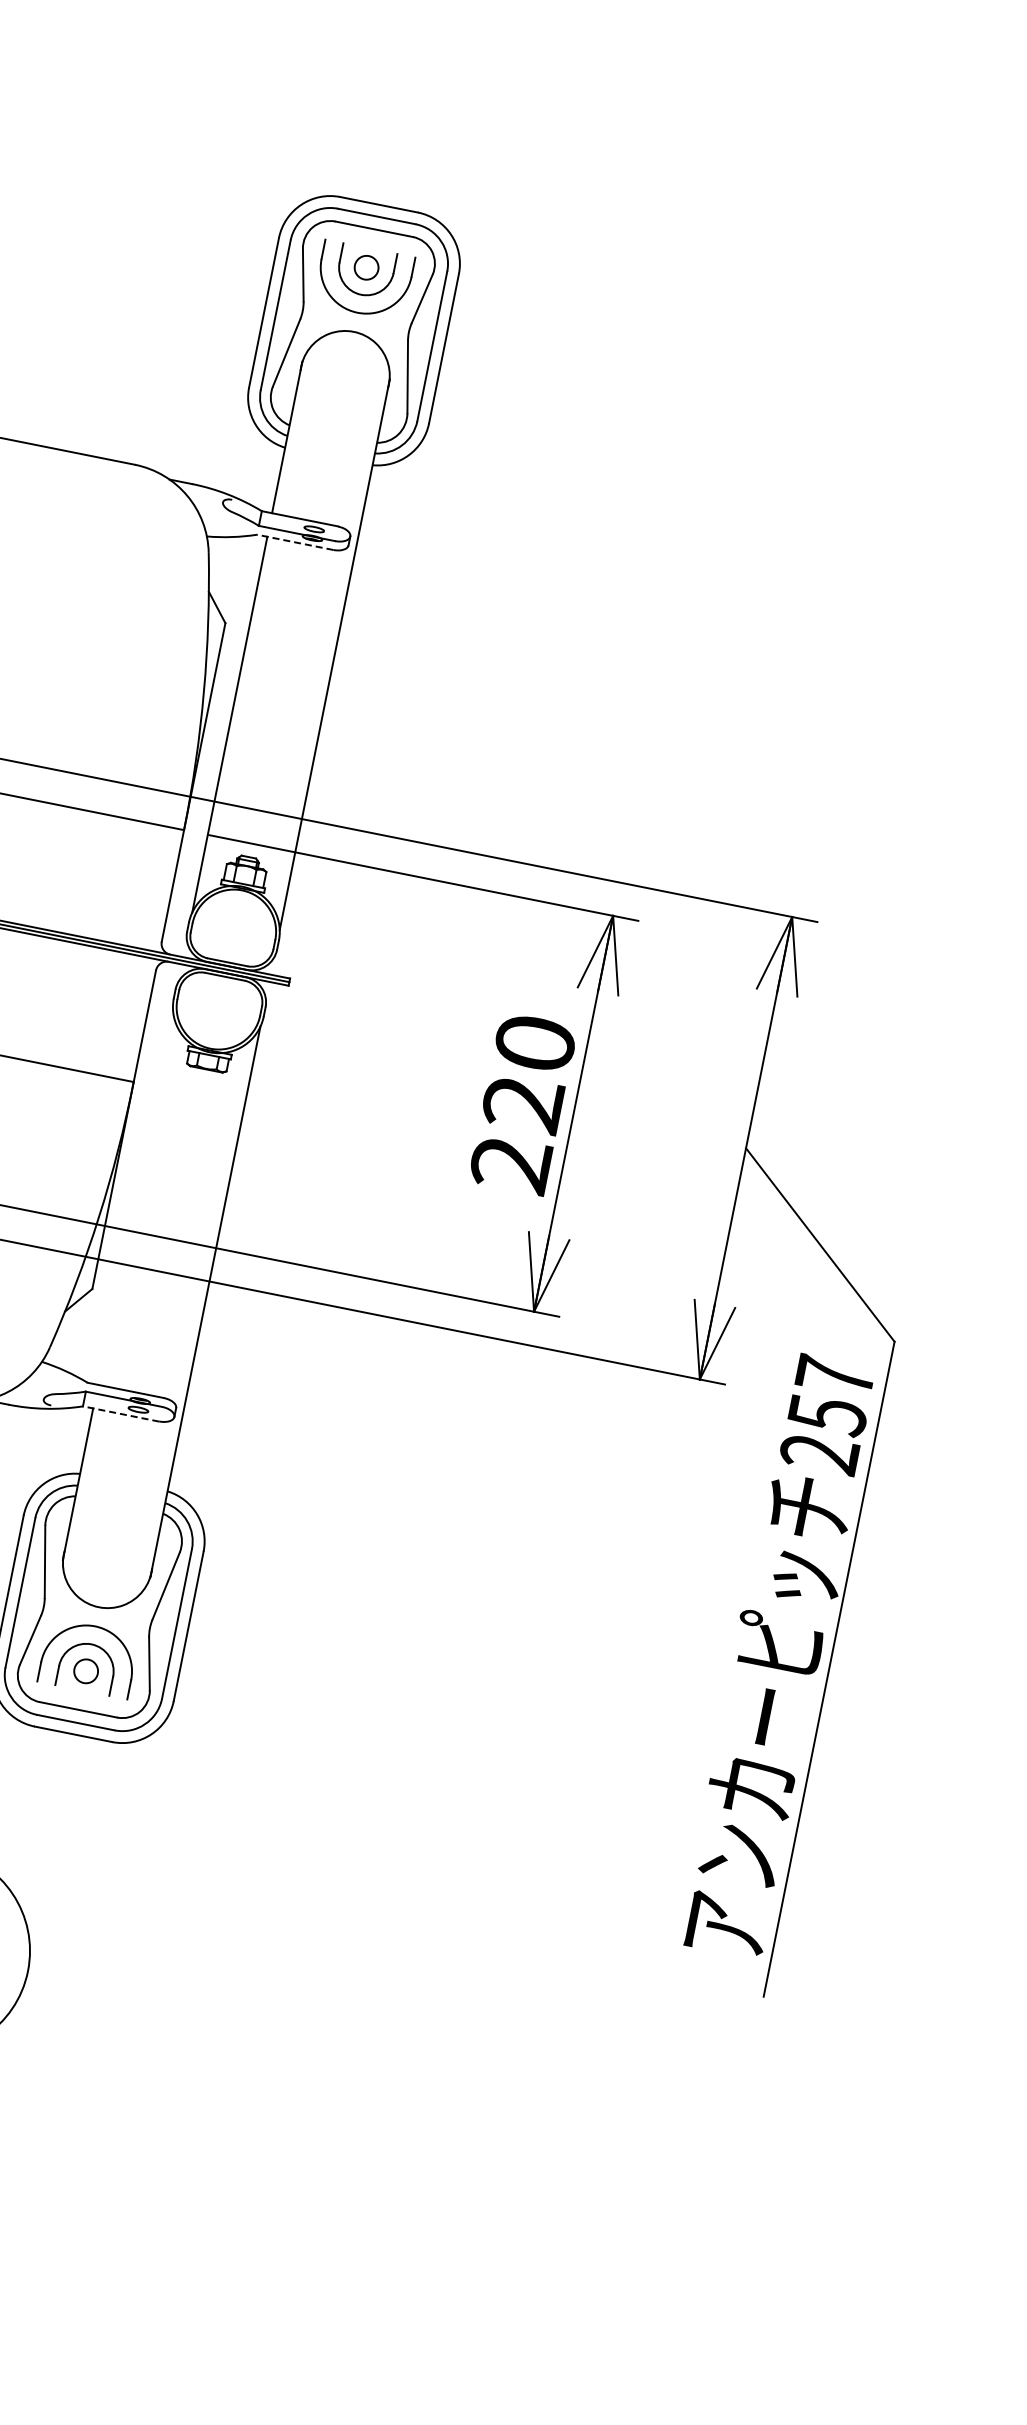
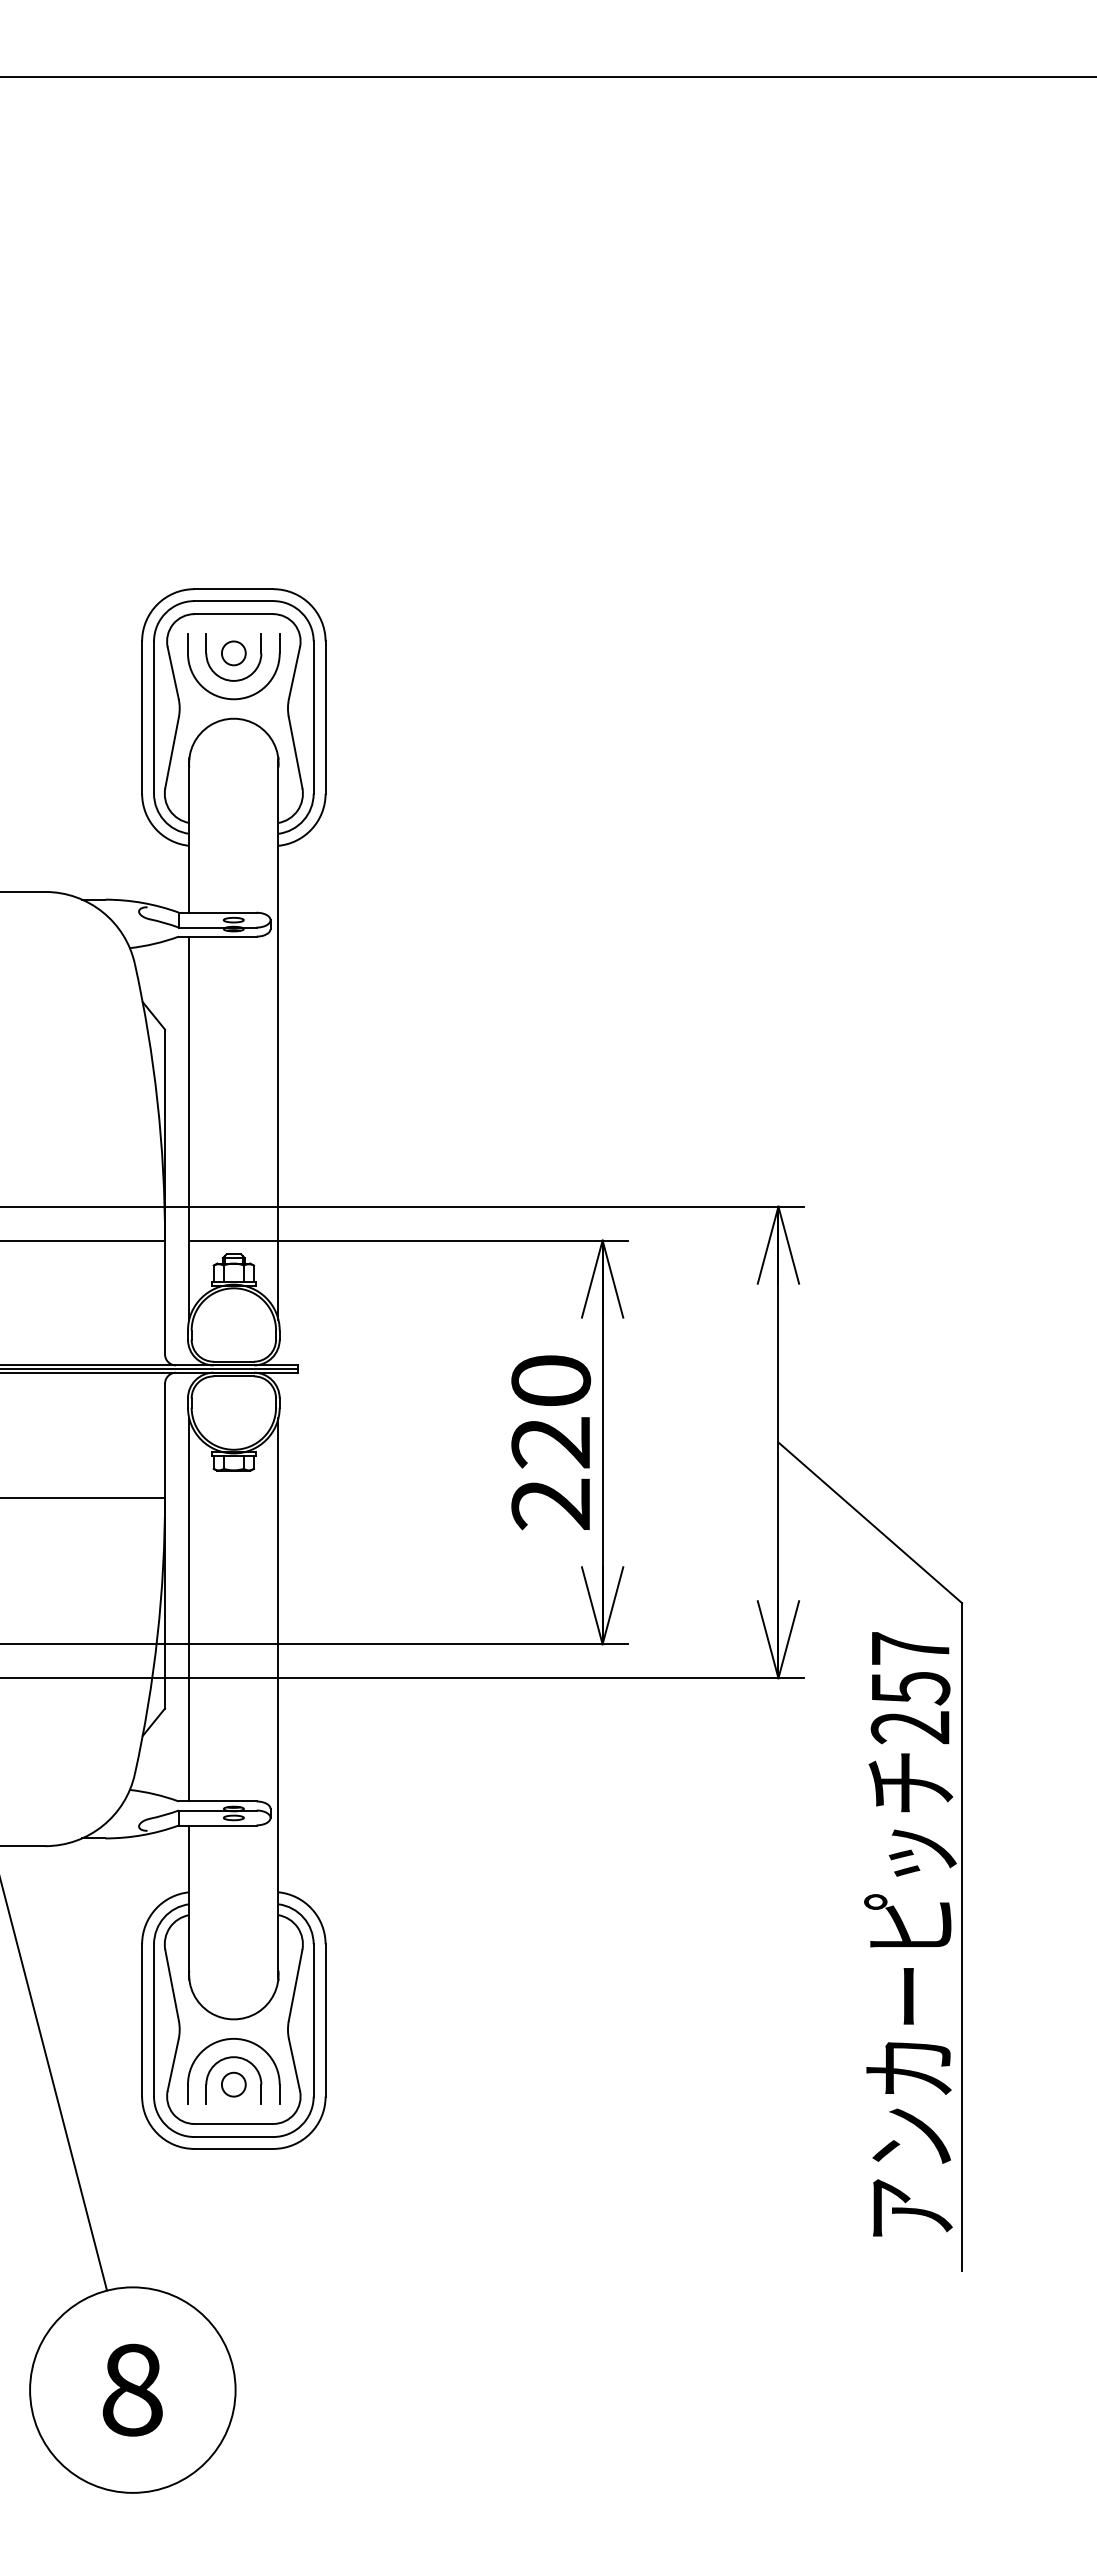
line: (295, 542) -> (217, 936), dashed -> solid
line: (135, 1196) -> (189, 1609), added
line: (120, 1413) -> (217, 1825), dashed -> solid

